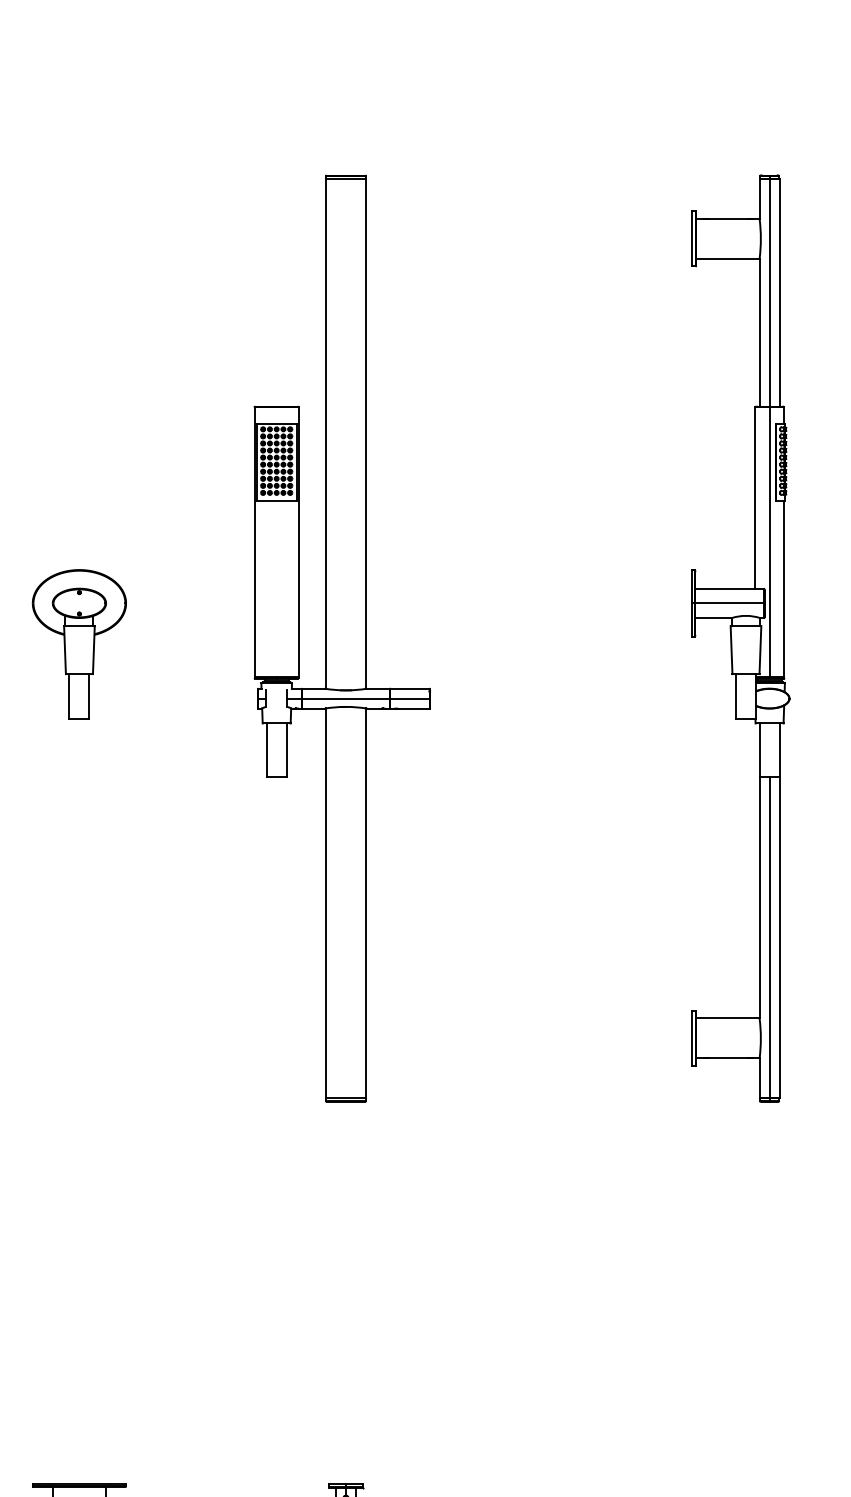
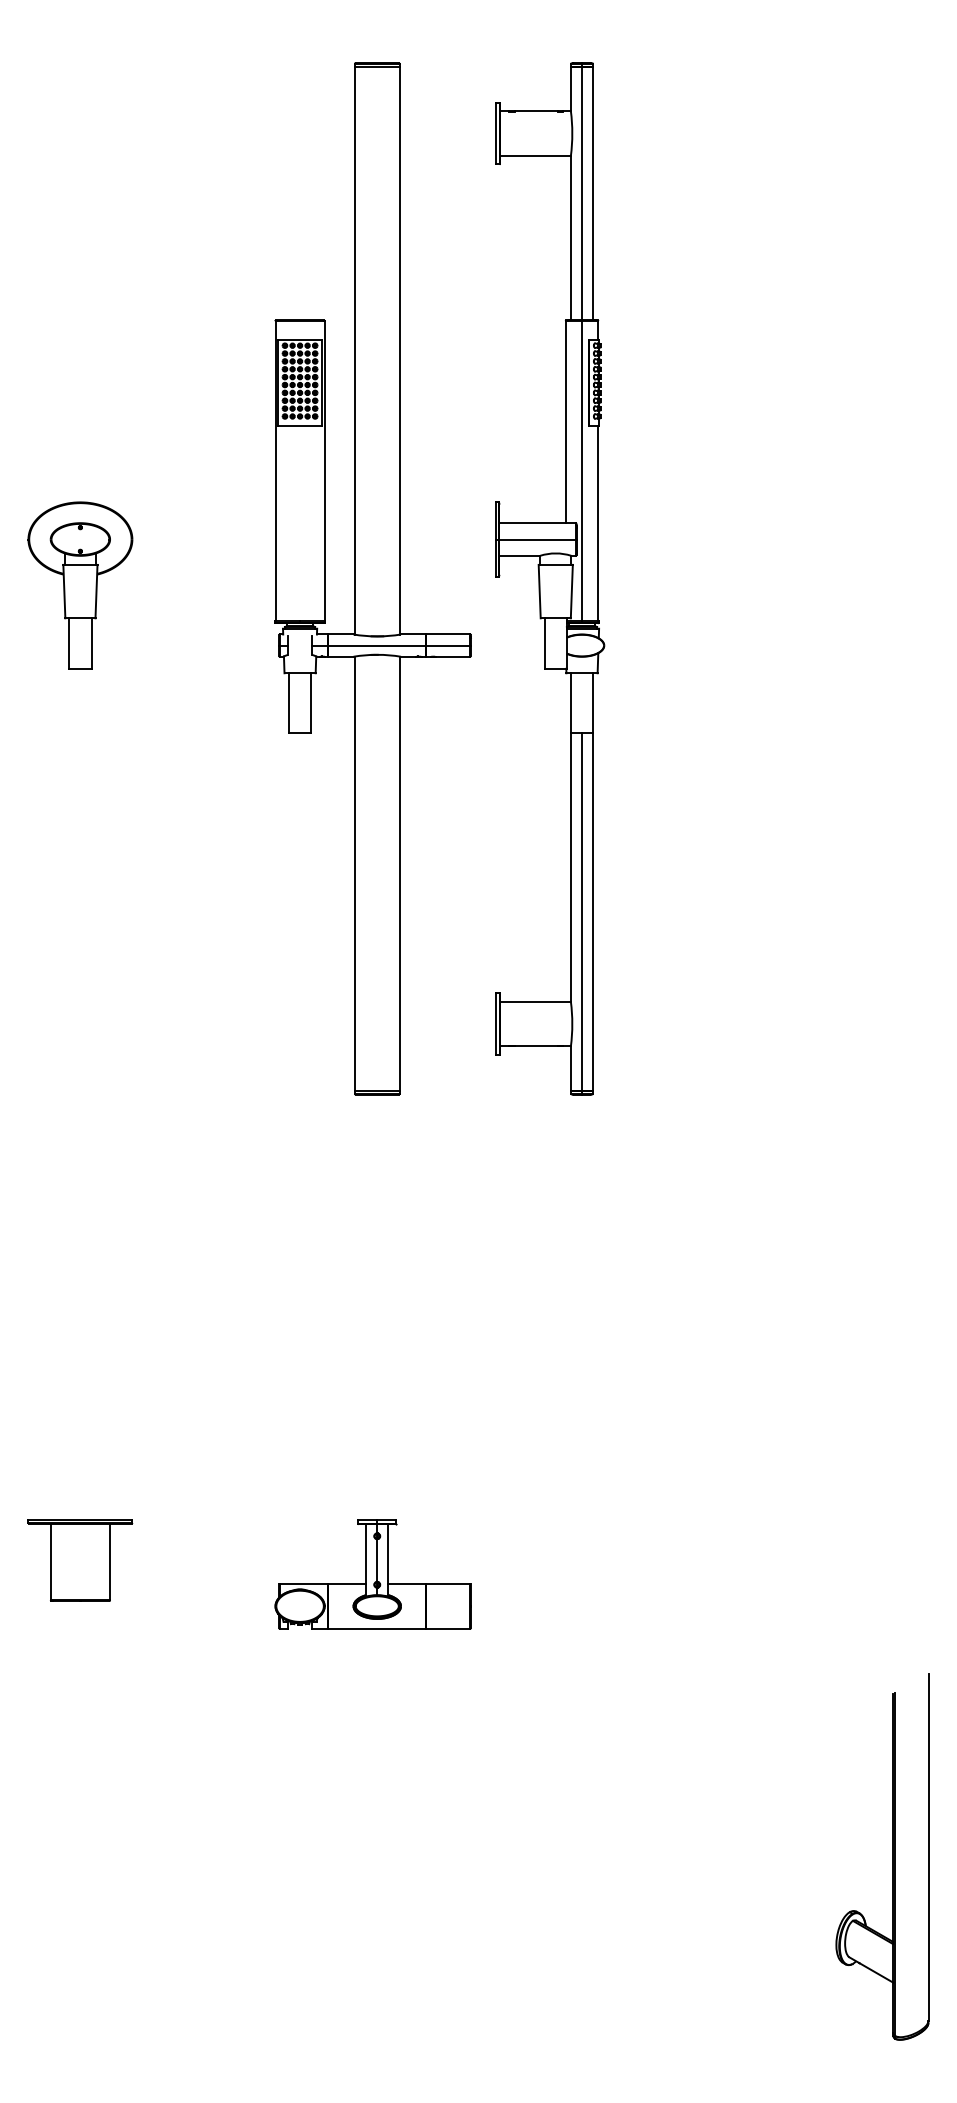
part: (741, 638) -> (550, 578), moved

